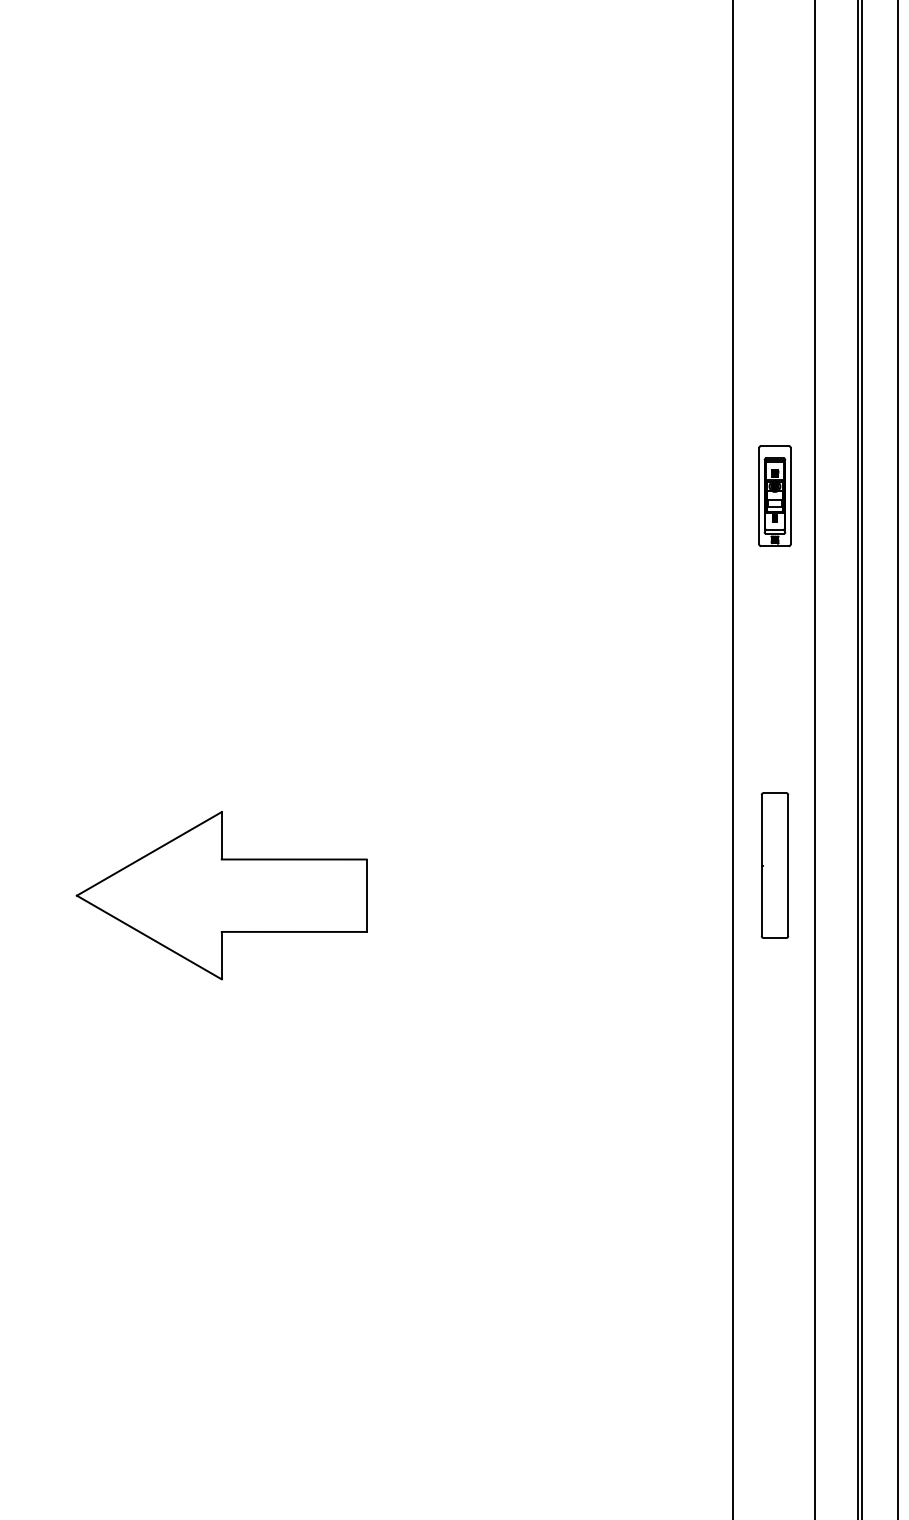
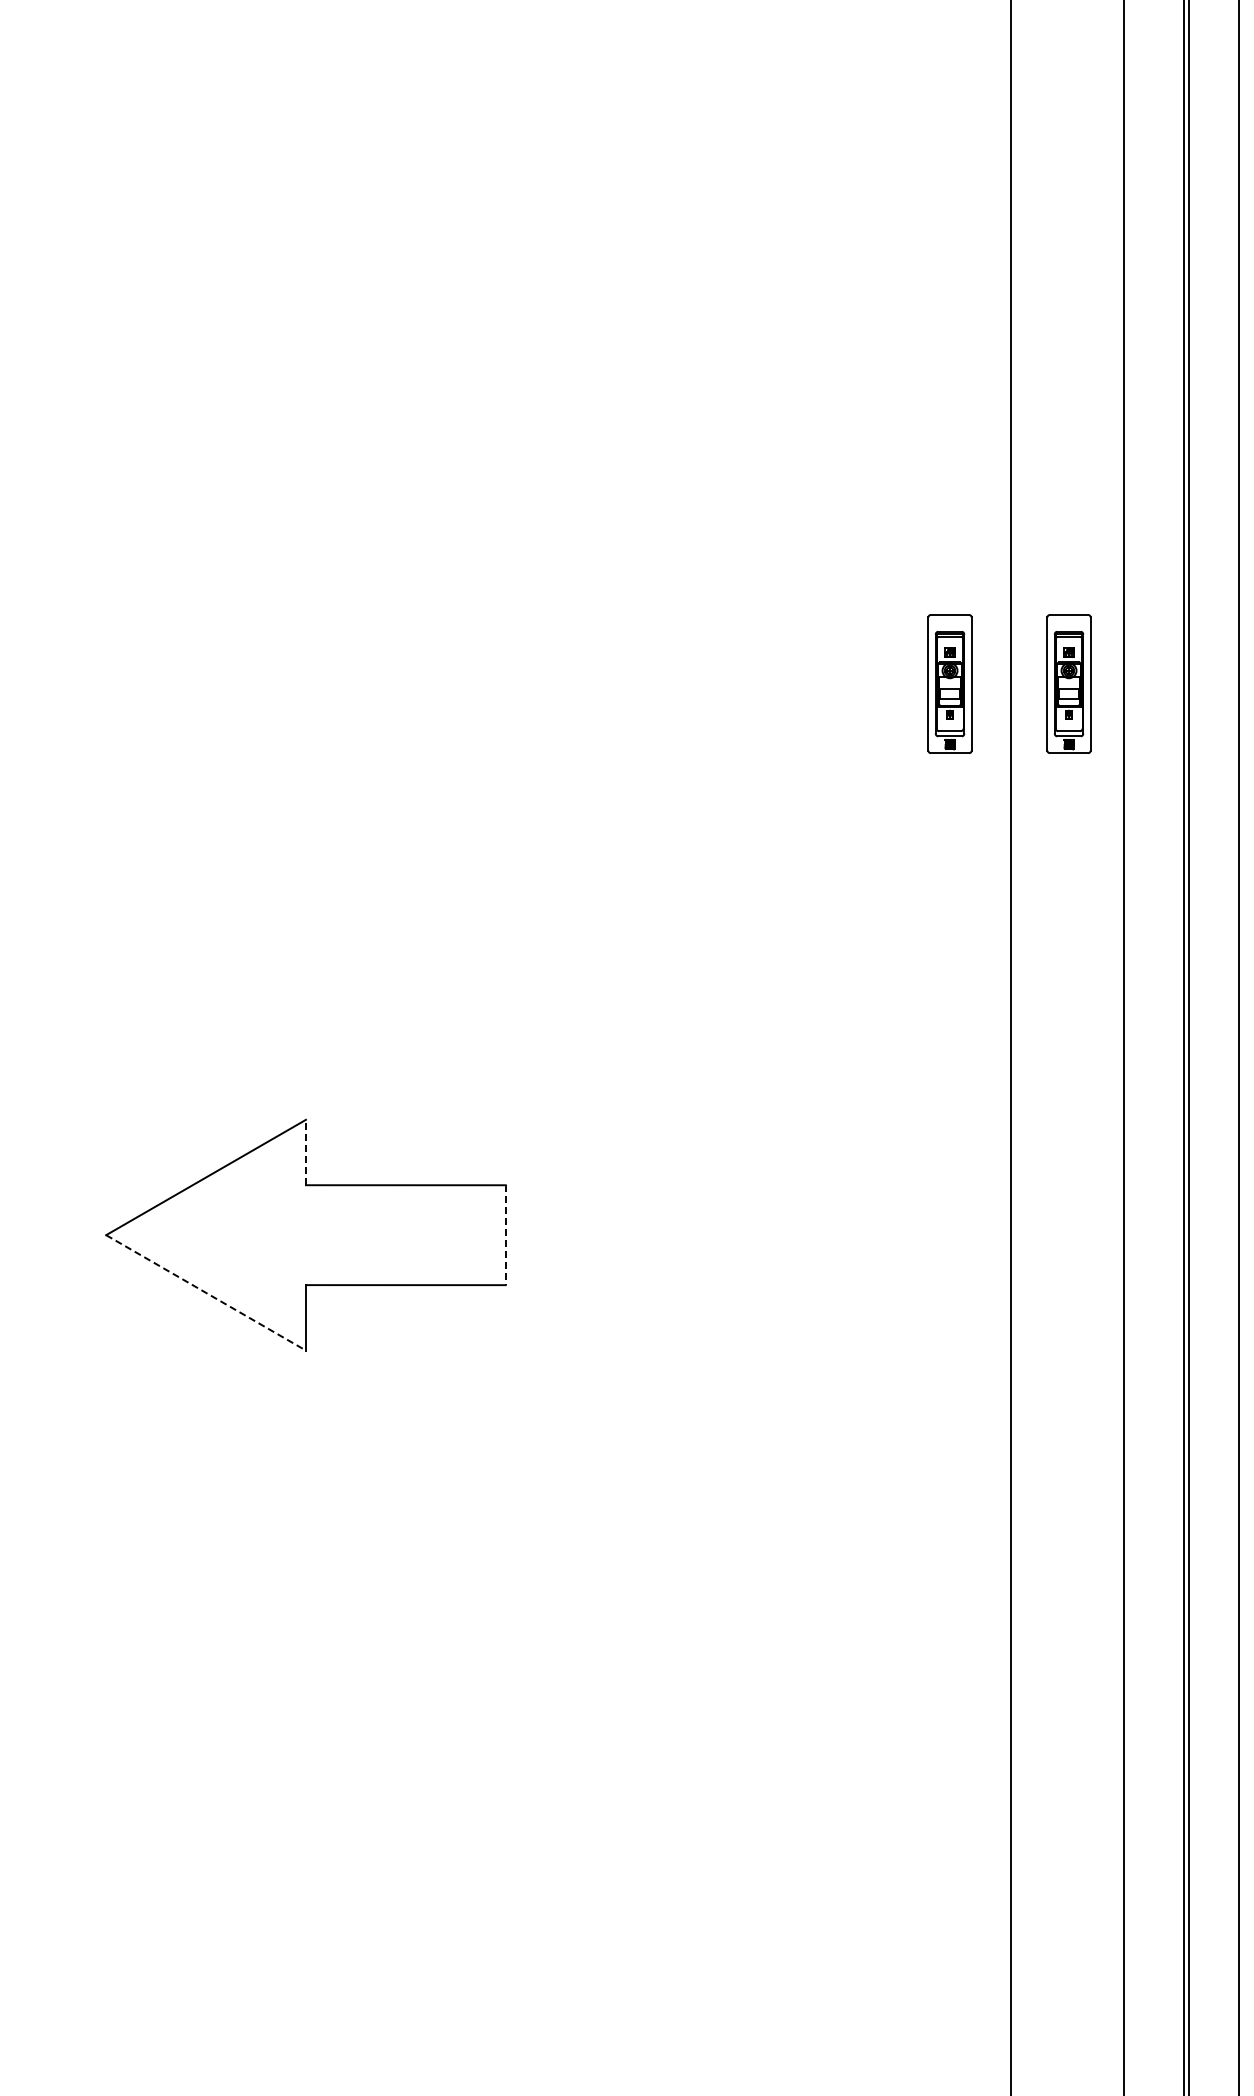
part: (688, 495) -> (949, 683), added
line: (221, 835) -> (305, 1152), solid -> dashed
part: (774, 865) -> (1068, 1193), removed
line: (366, 895) -> (505, 1235), solid -> dashed
line: (149, 937) -> (206, 1293), solid -> dashed

